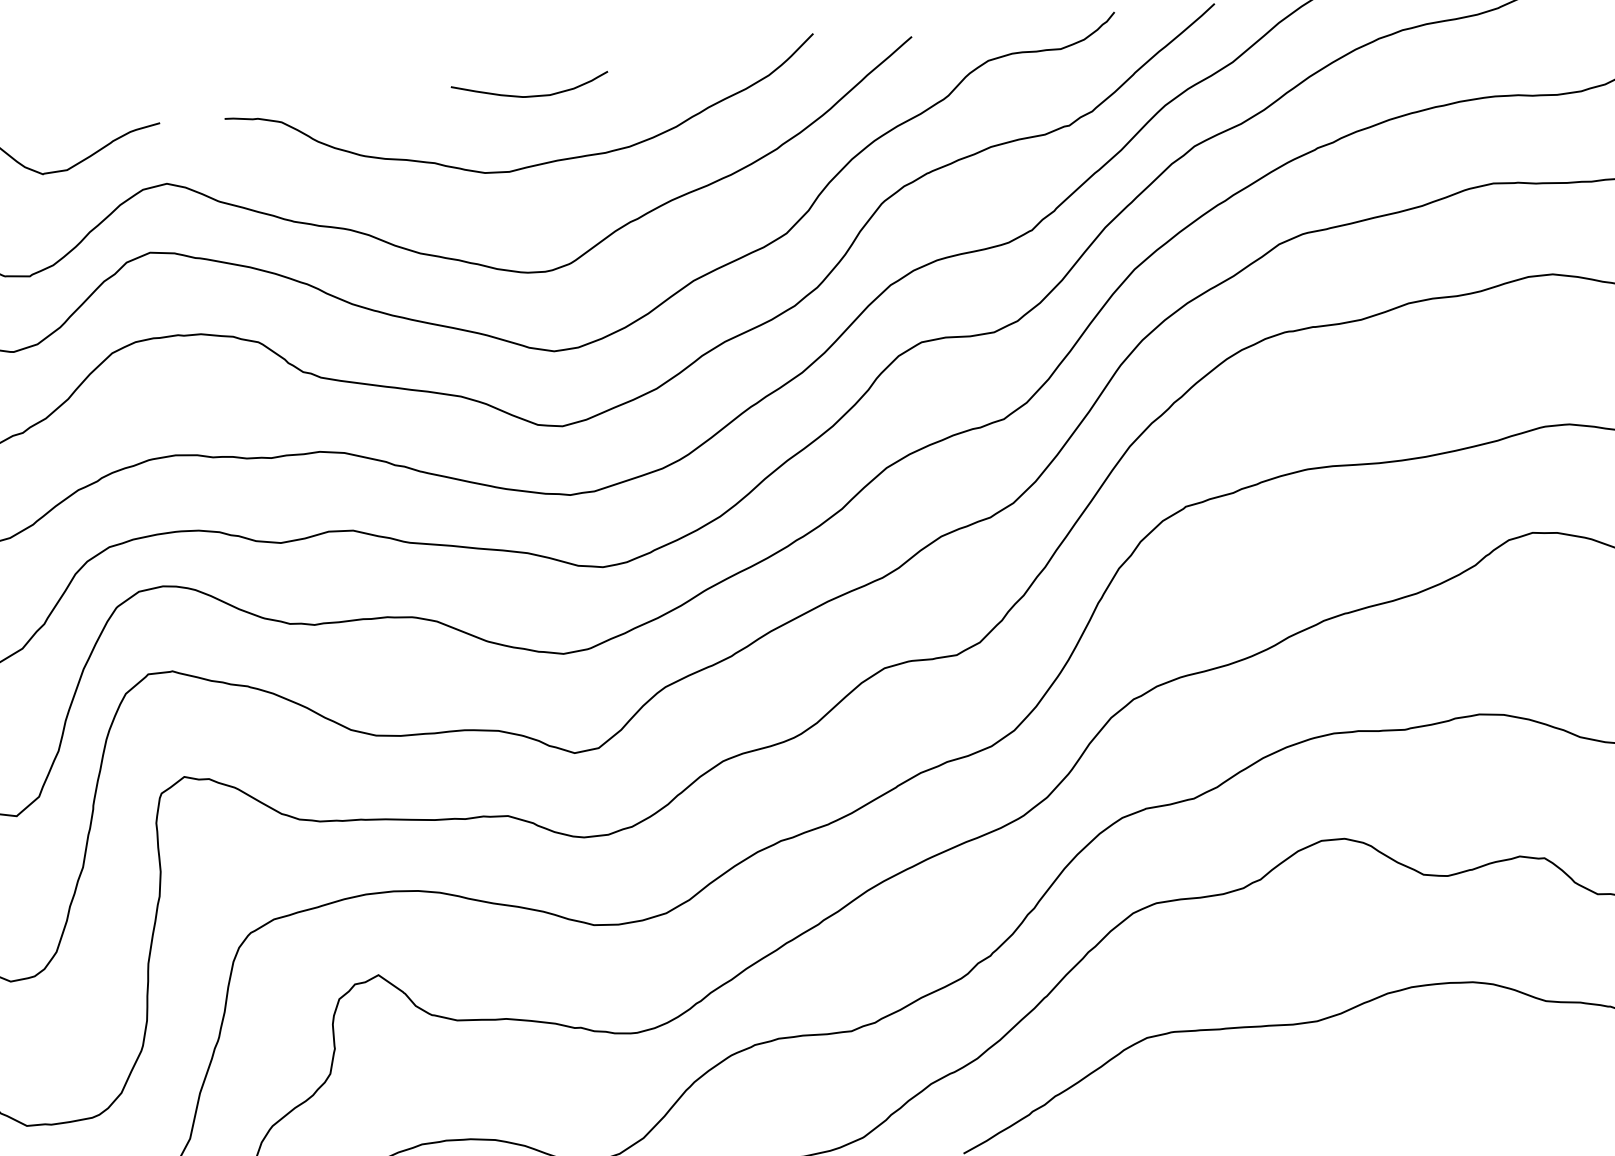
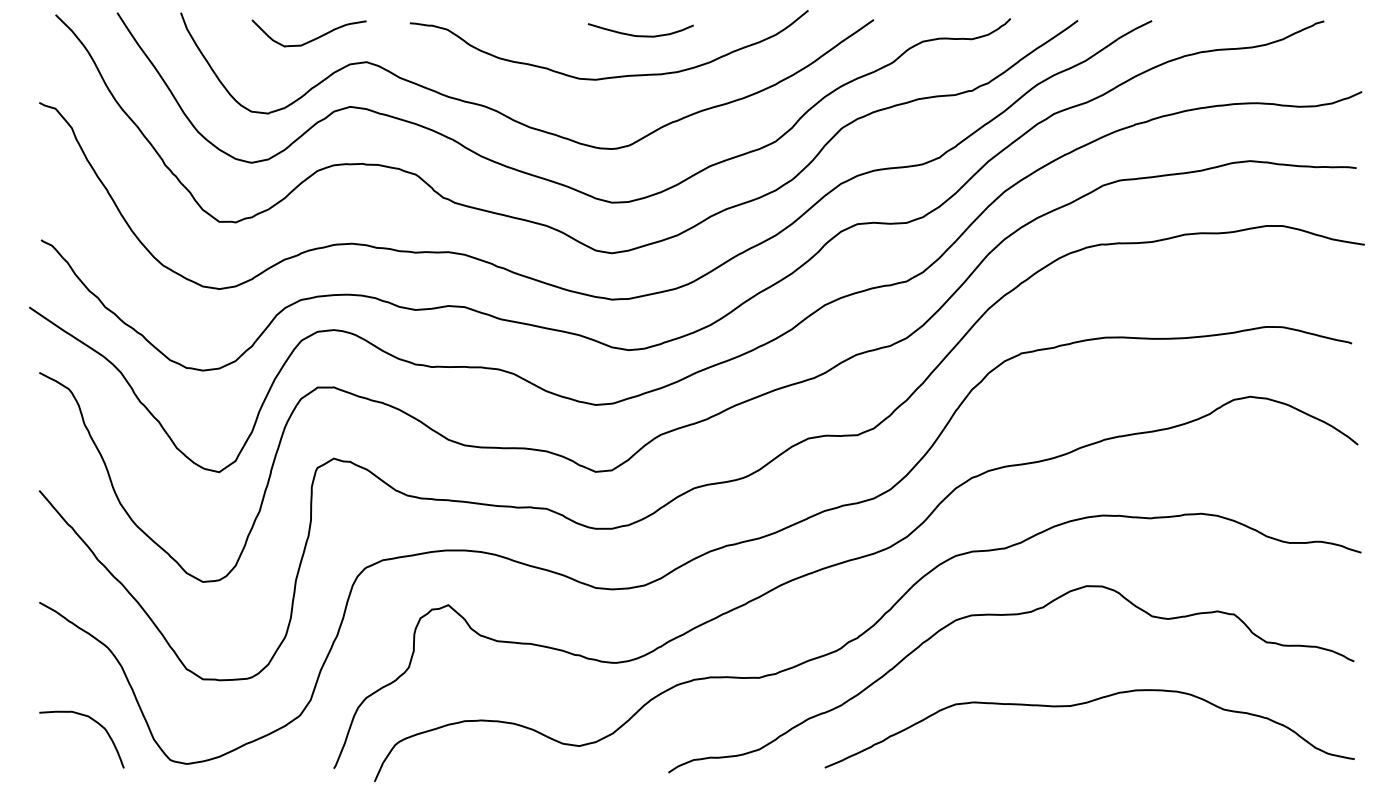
curve: (530, 95) -> (640, 35), moved

